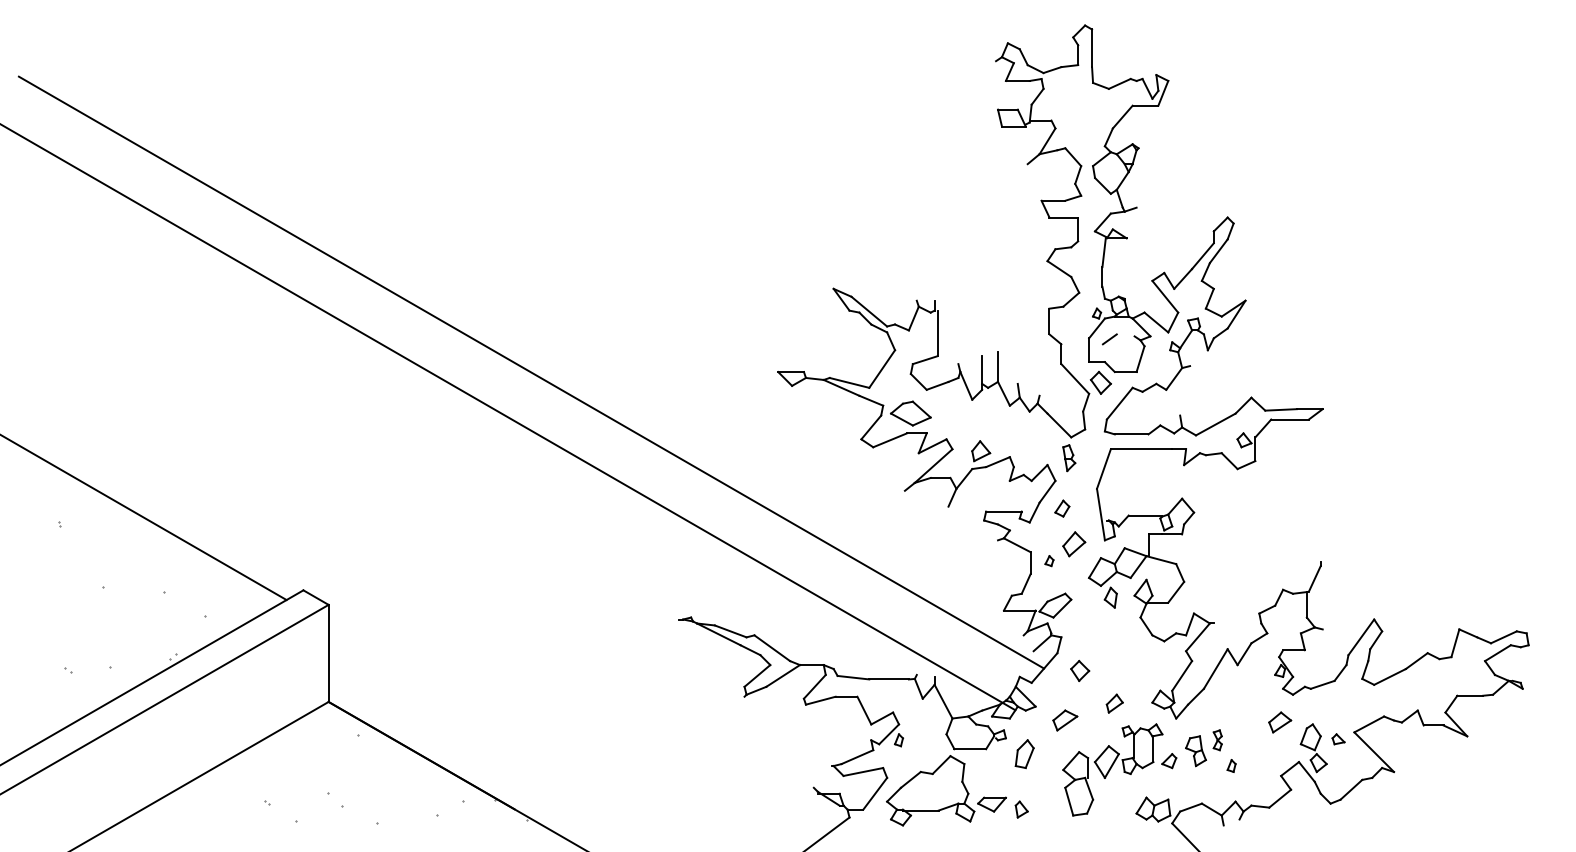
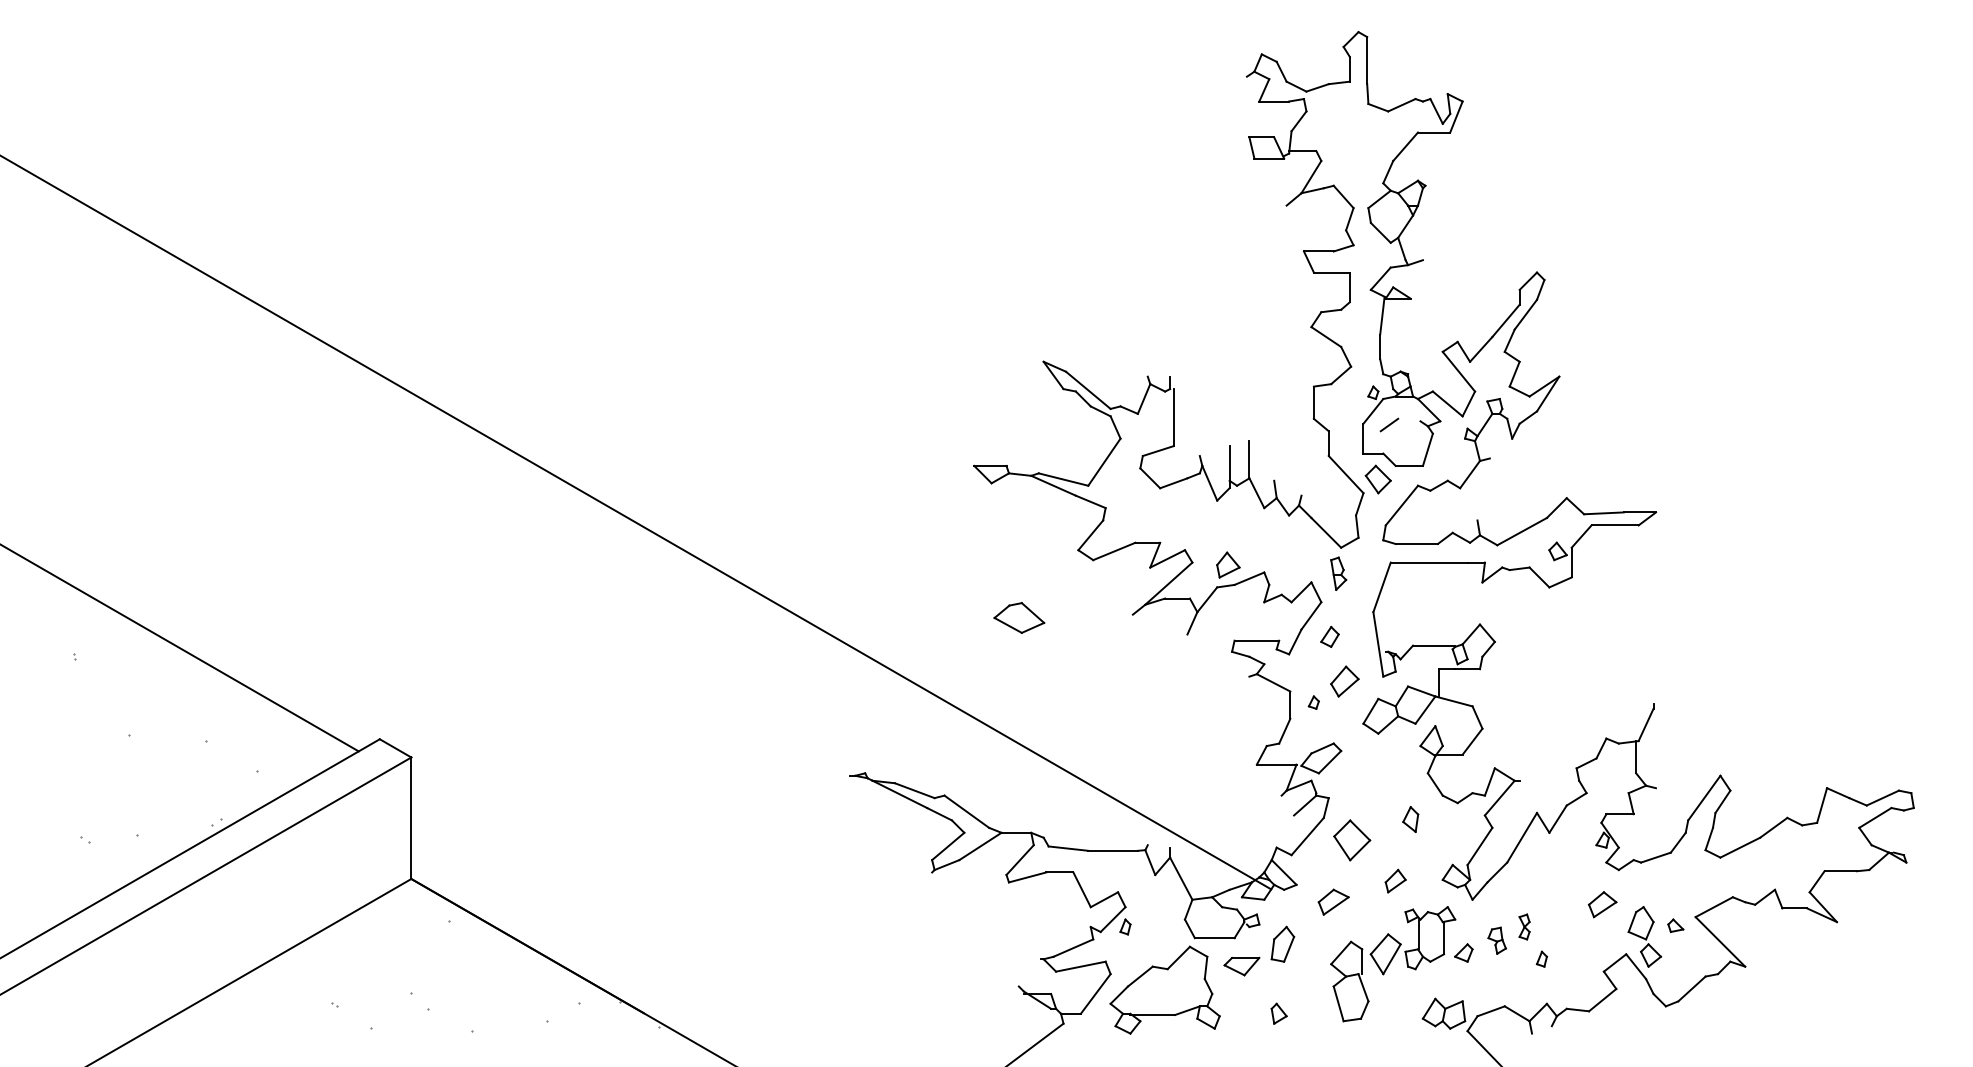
line: (531, 372) -> (665, 466), removed
part: (910, 413) -> (1019, 617), moved
part: (1110, 597) -> (1410, 819), moved
part: (1080, 670) -> (1352, 839), size x1.6
part: (1195, 751) -> (1496, 940), size x0.7
part: (991, 804) -> (1241, 966), moved

